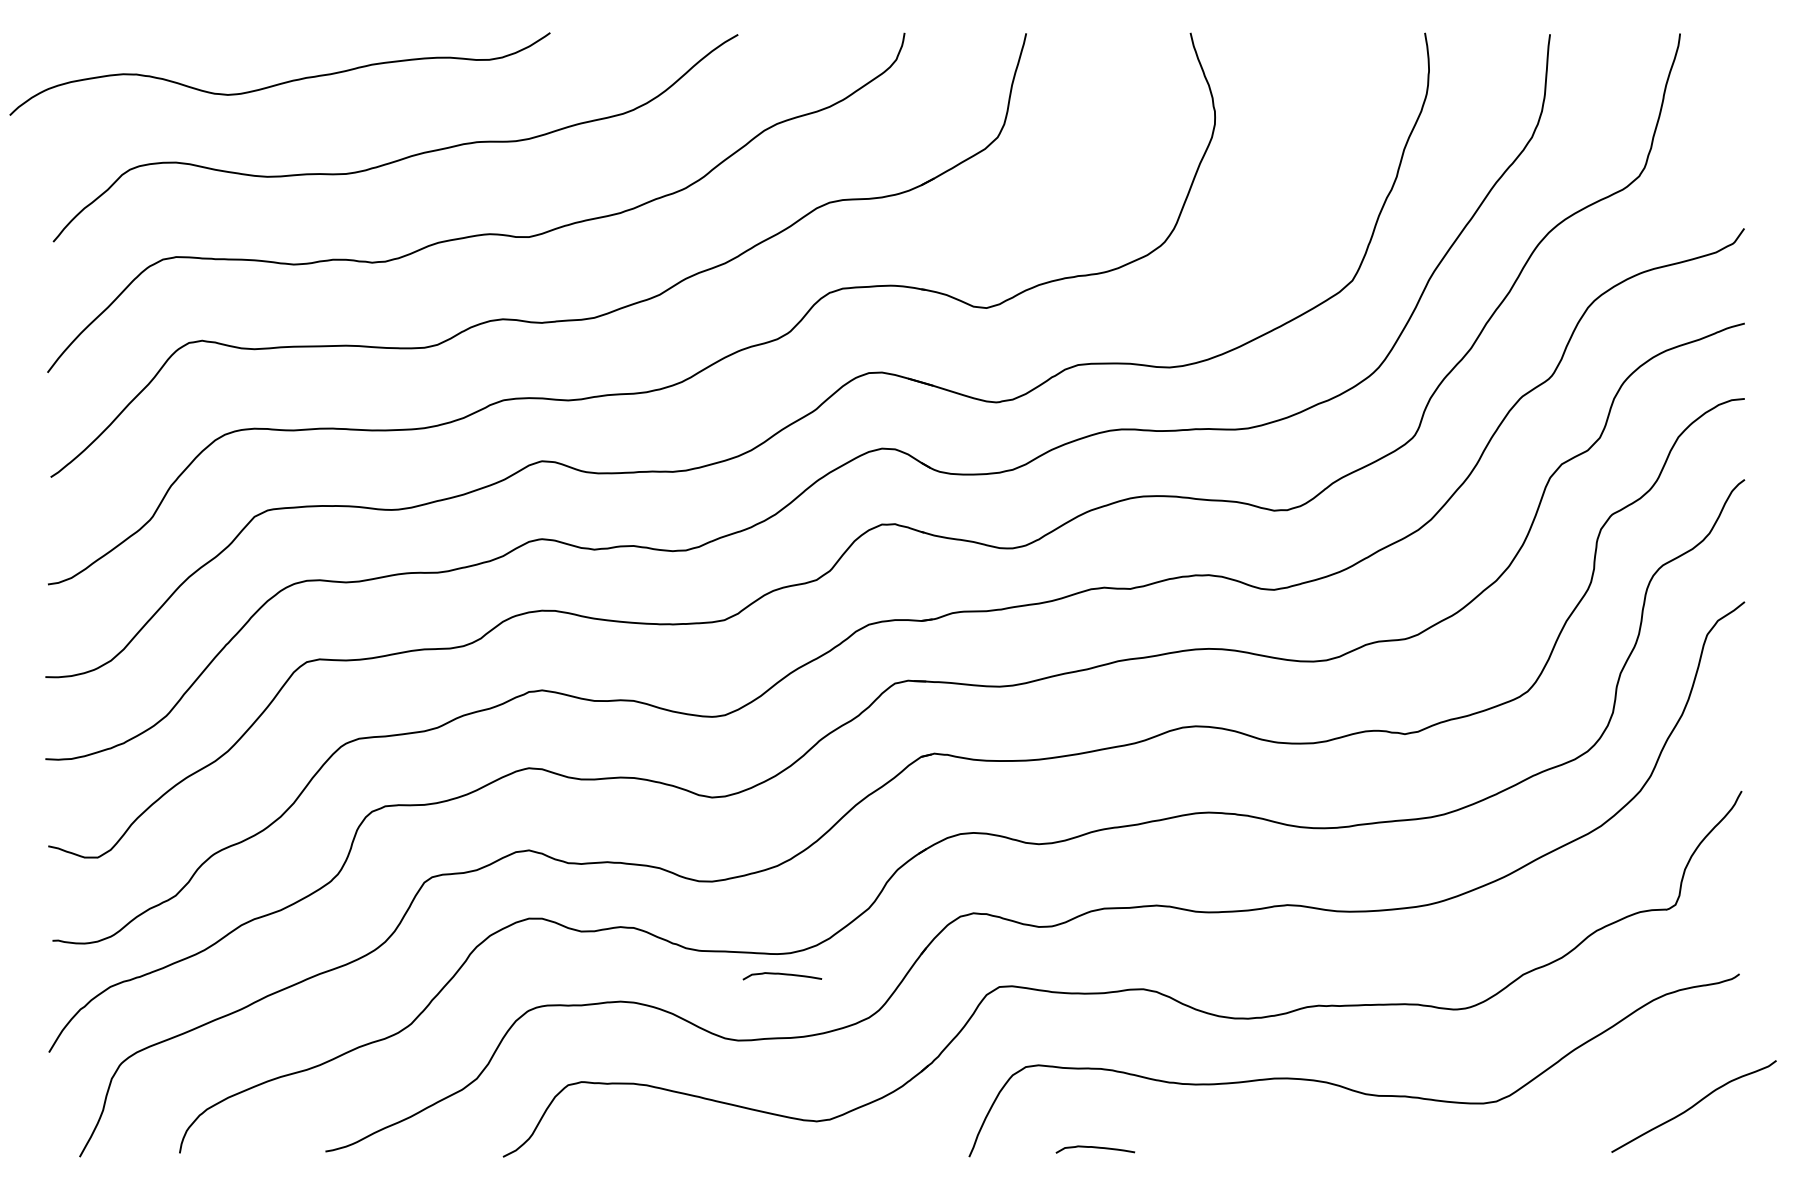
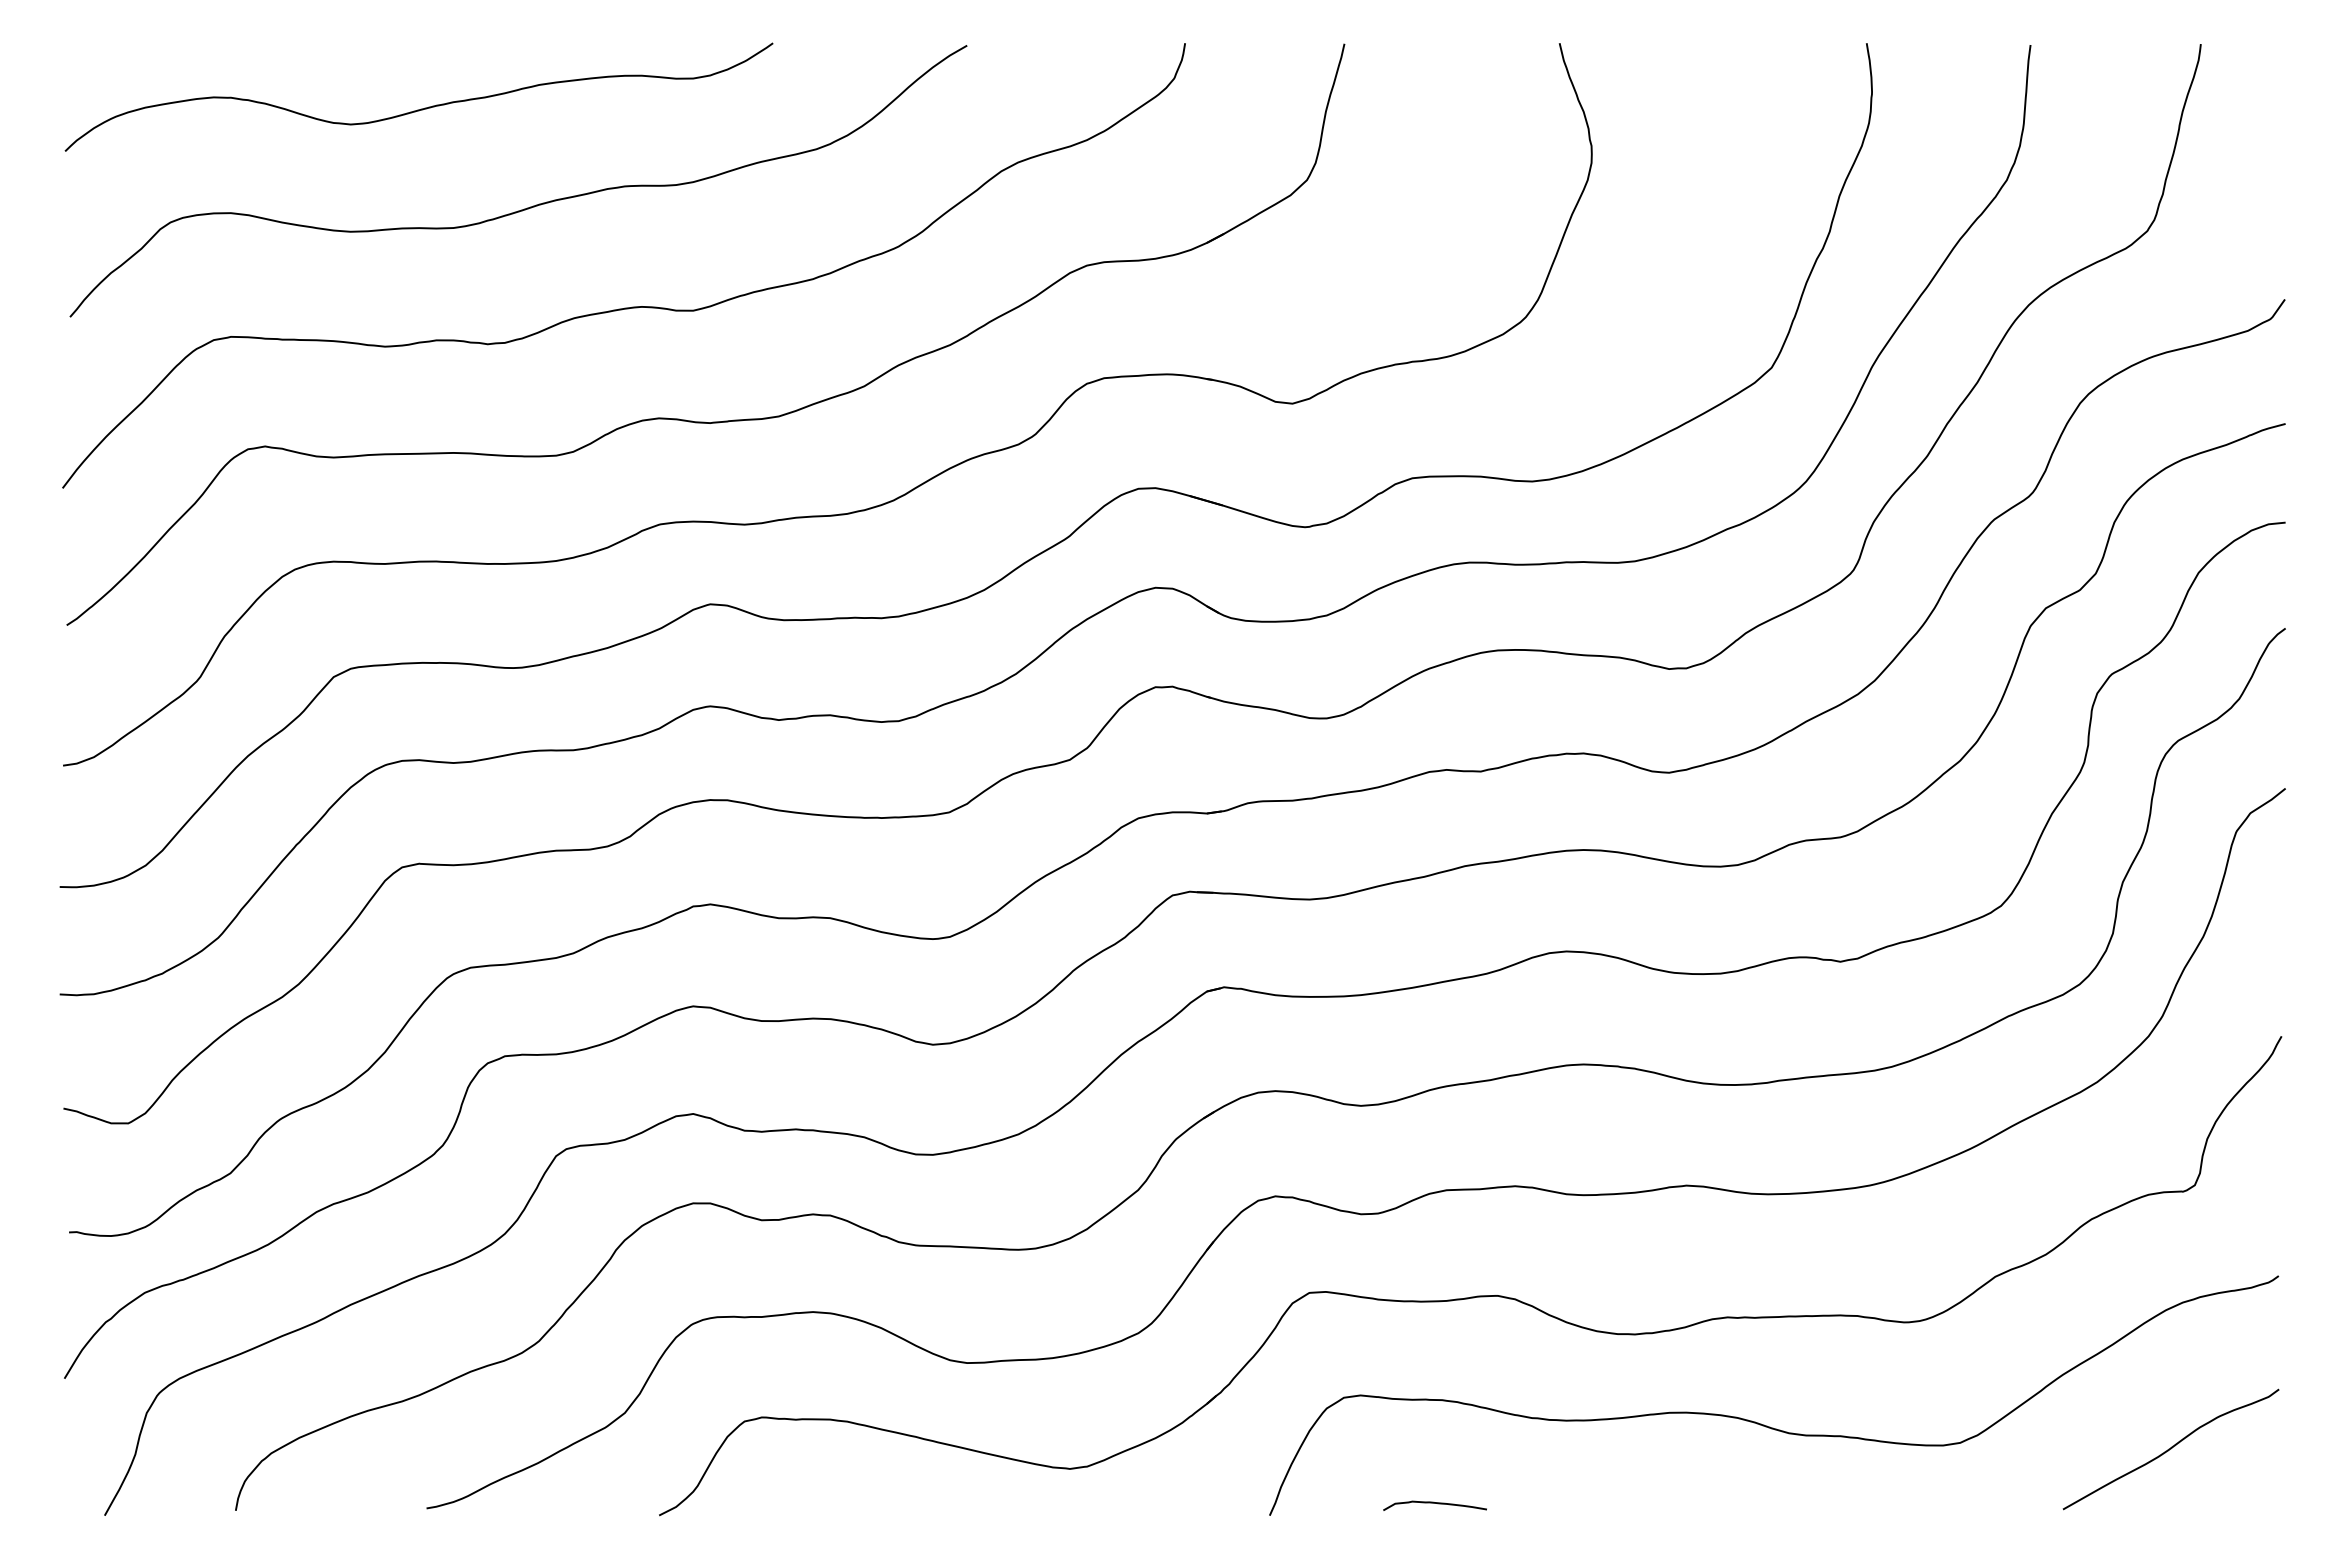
curve: (281, 82) -> (421, 108), moved
curve: (781, 974) -> (1024, 1276), removed
curve: (1693, 1106) -> (2170, 1449), moved

